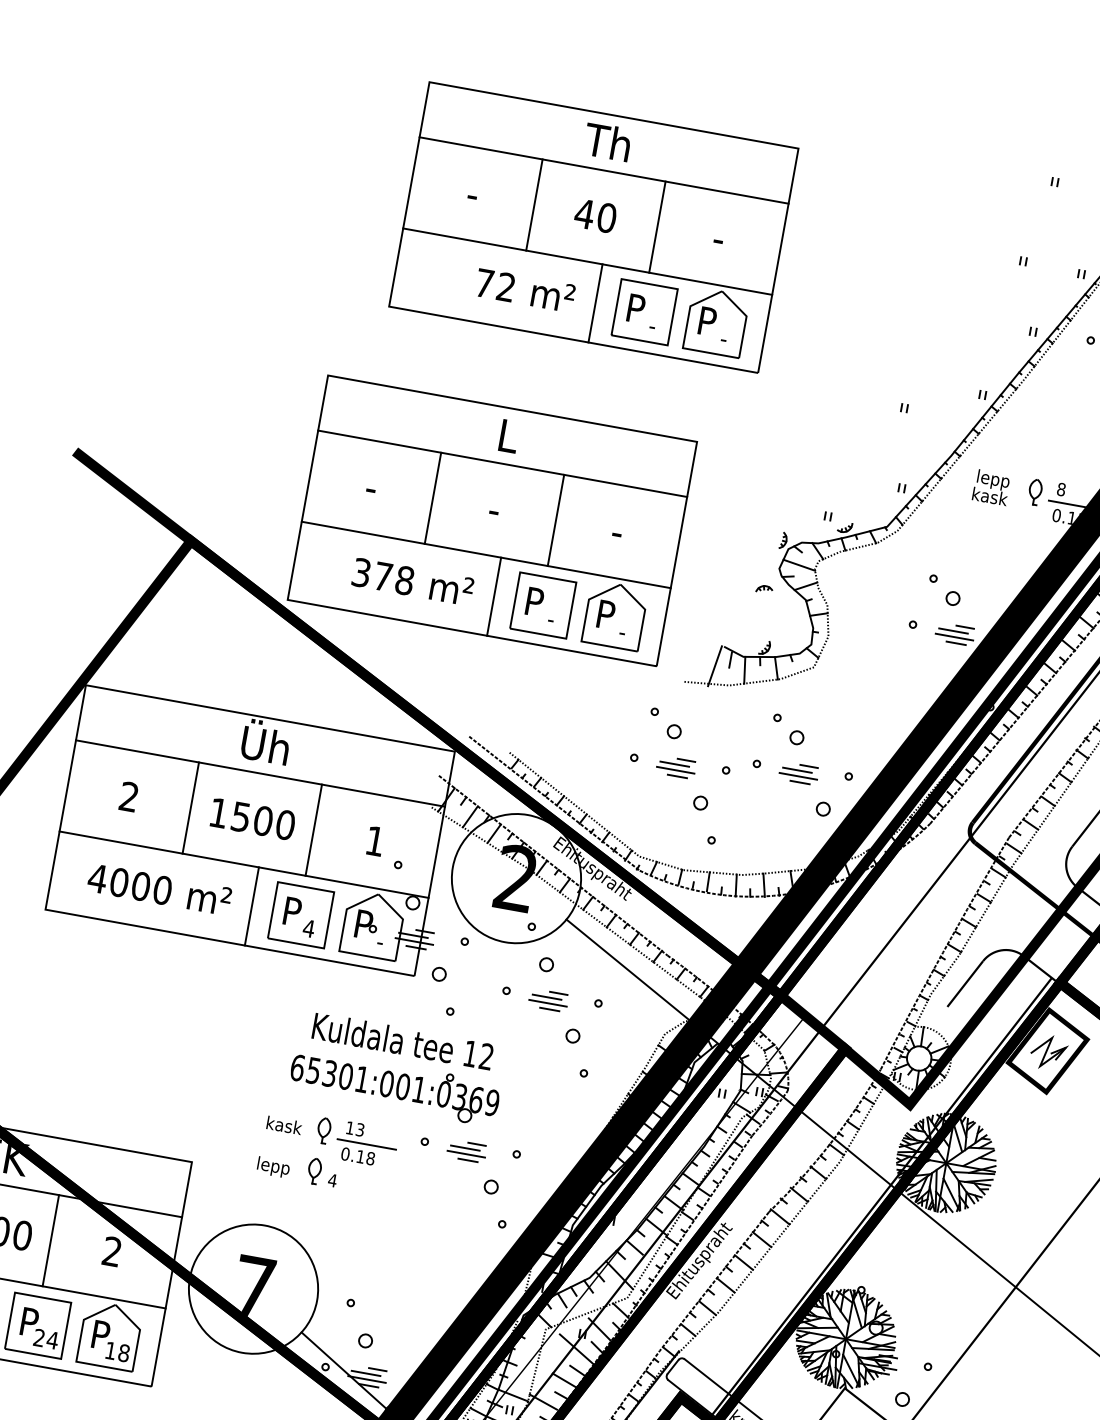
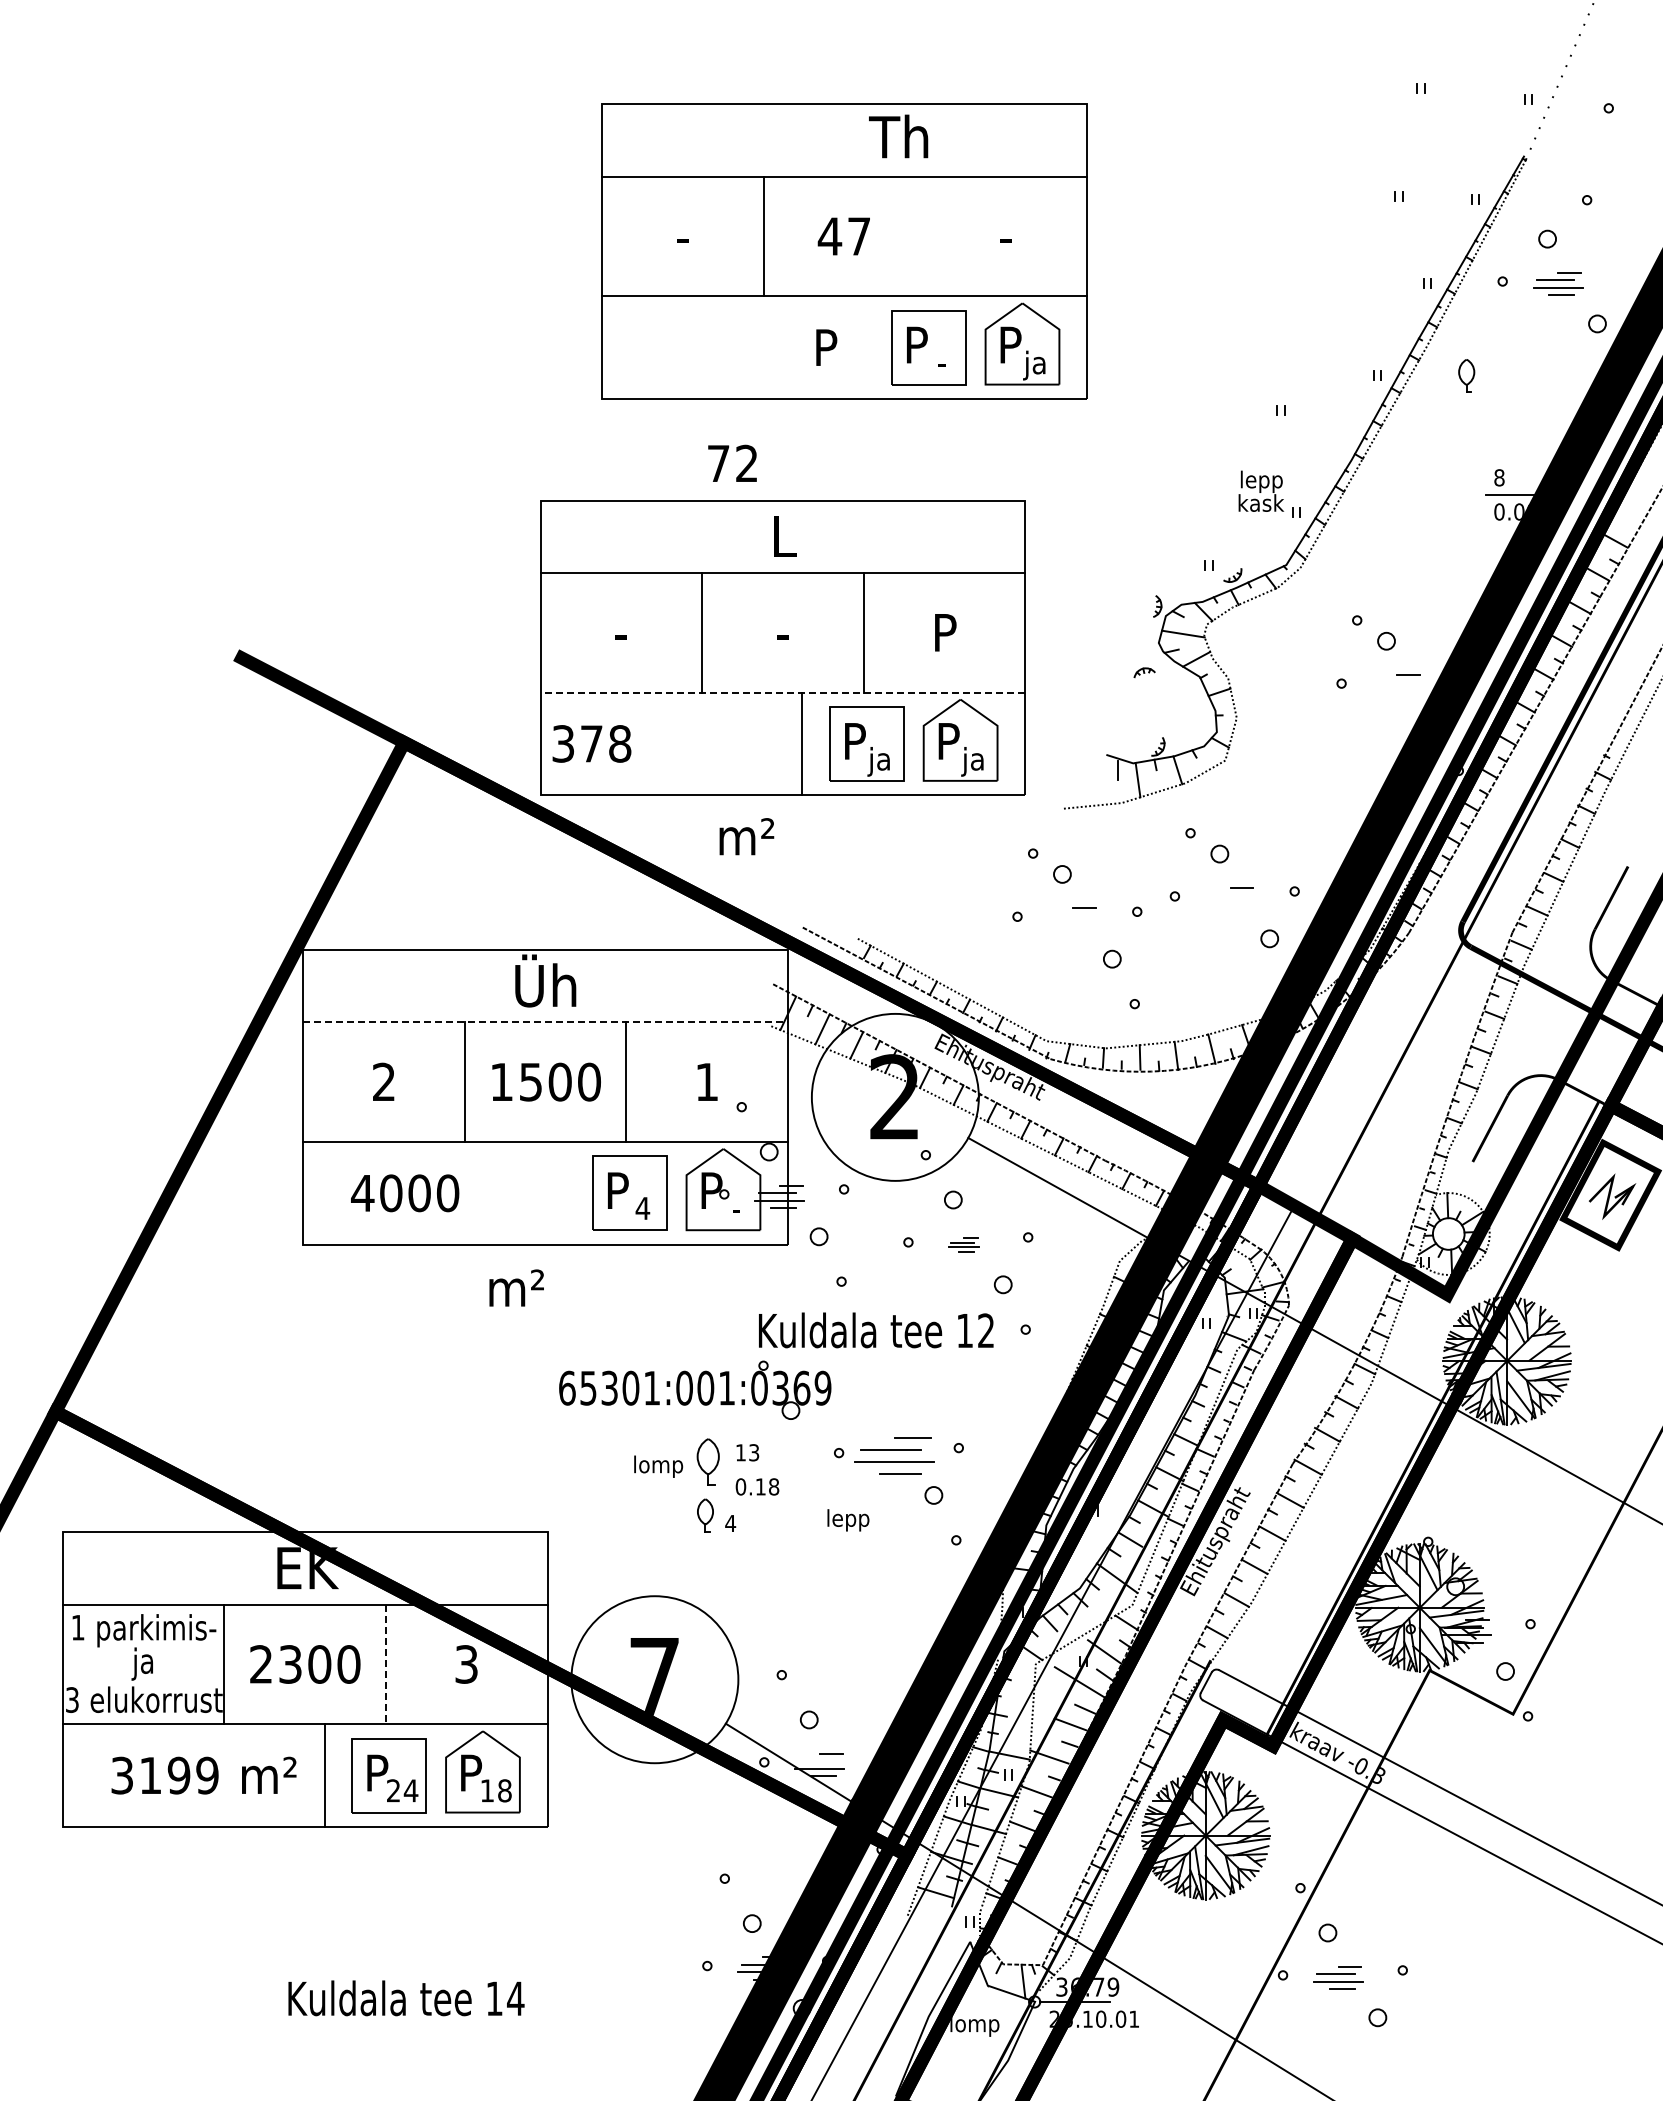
text: (607, 141) -> (898, 136), moved
text: (606, 217) -> (858, 236), 40 -> 47
line: (657, 227) -> (925, 236), removed
text: (495, 284) -> (732, 462), moved
text: (553, 295) -> (809, 346), m² -> P
line: (595, 303) -> (864, 347), removed
text: (722, 340) -> (1034, 365), - -> ja
text: (991, 487) -> (1261, 490), moved
part: (1035, 491) -> (1466, 375), moved
text: (1073, 518) -> (1521, 511), 0.13 -> 0.09
text: (618, 531) -> (945, 632), - -> P
line: (486, 554) -> (782, 692), solid -> dashed
text: (383, 576) -> (591, 743), moved
text: (451, 588) -> (746, 836), moved
text: (549, 620) -> (878, 761), - -> ja
line: (953, 631) -> (1394, 682), removed
text: (621, 633) -> (972, 761), - -> ja
line: (954, 636) -> (1396, 689), removed
line: (955, 643) -> (1400, 697), removed
line: (715, 666) -> (1099, 781), removed
line: (674, 764) -> (1070, 915), removed
line: (675, 770) -> (1072, 923), removed
line: (797, 770) -> (1227, 895), removed
line: (261, 773) -> (546, 1022), solid -> dashed
line: (677, 776) -> (1076, 930), removed
line: (798, 776) -> (1230, 902), removed
line: (799, 782) -> (1233, 910), removed
text: (209, 898) -> (516, 1287), moved
line: (252, 906) -> (565, 1193), removed
part: (548, 1000) -> (963, 1244), size x0.6
text: (403, 1041) -> (876, 1330), moved
part: (395, 1086) -> (695, 1389), moved
text: (286, 1127) -> (659, 1466), kask -> lomp
part: (323, 1130) -> (707, 1461), size x1.4
line: (366, 1144) -> (765, 1469), removed
part: (466, 1151) -> (894, 1455), size x1.6
text: (273, 1167) -> (848, 1520), moved
line: (50, 1240) -> (385, 1664), solid -> dashed
text: (112, 1251) -> (466, 1664), 2 -> 3
line: (366, 1373) -> (817, 1761), removed

